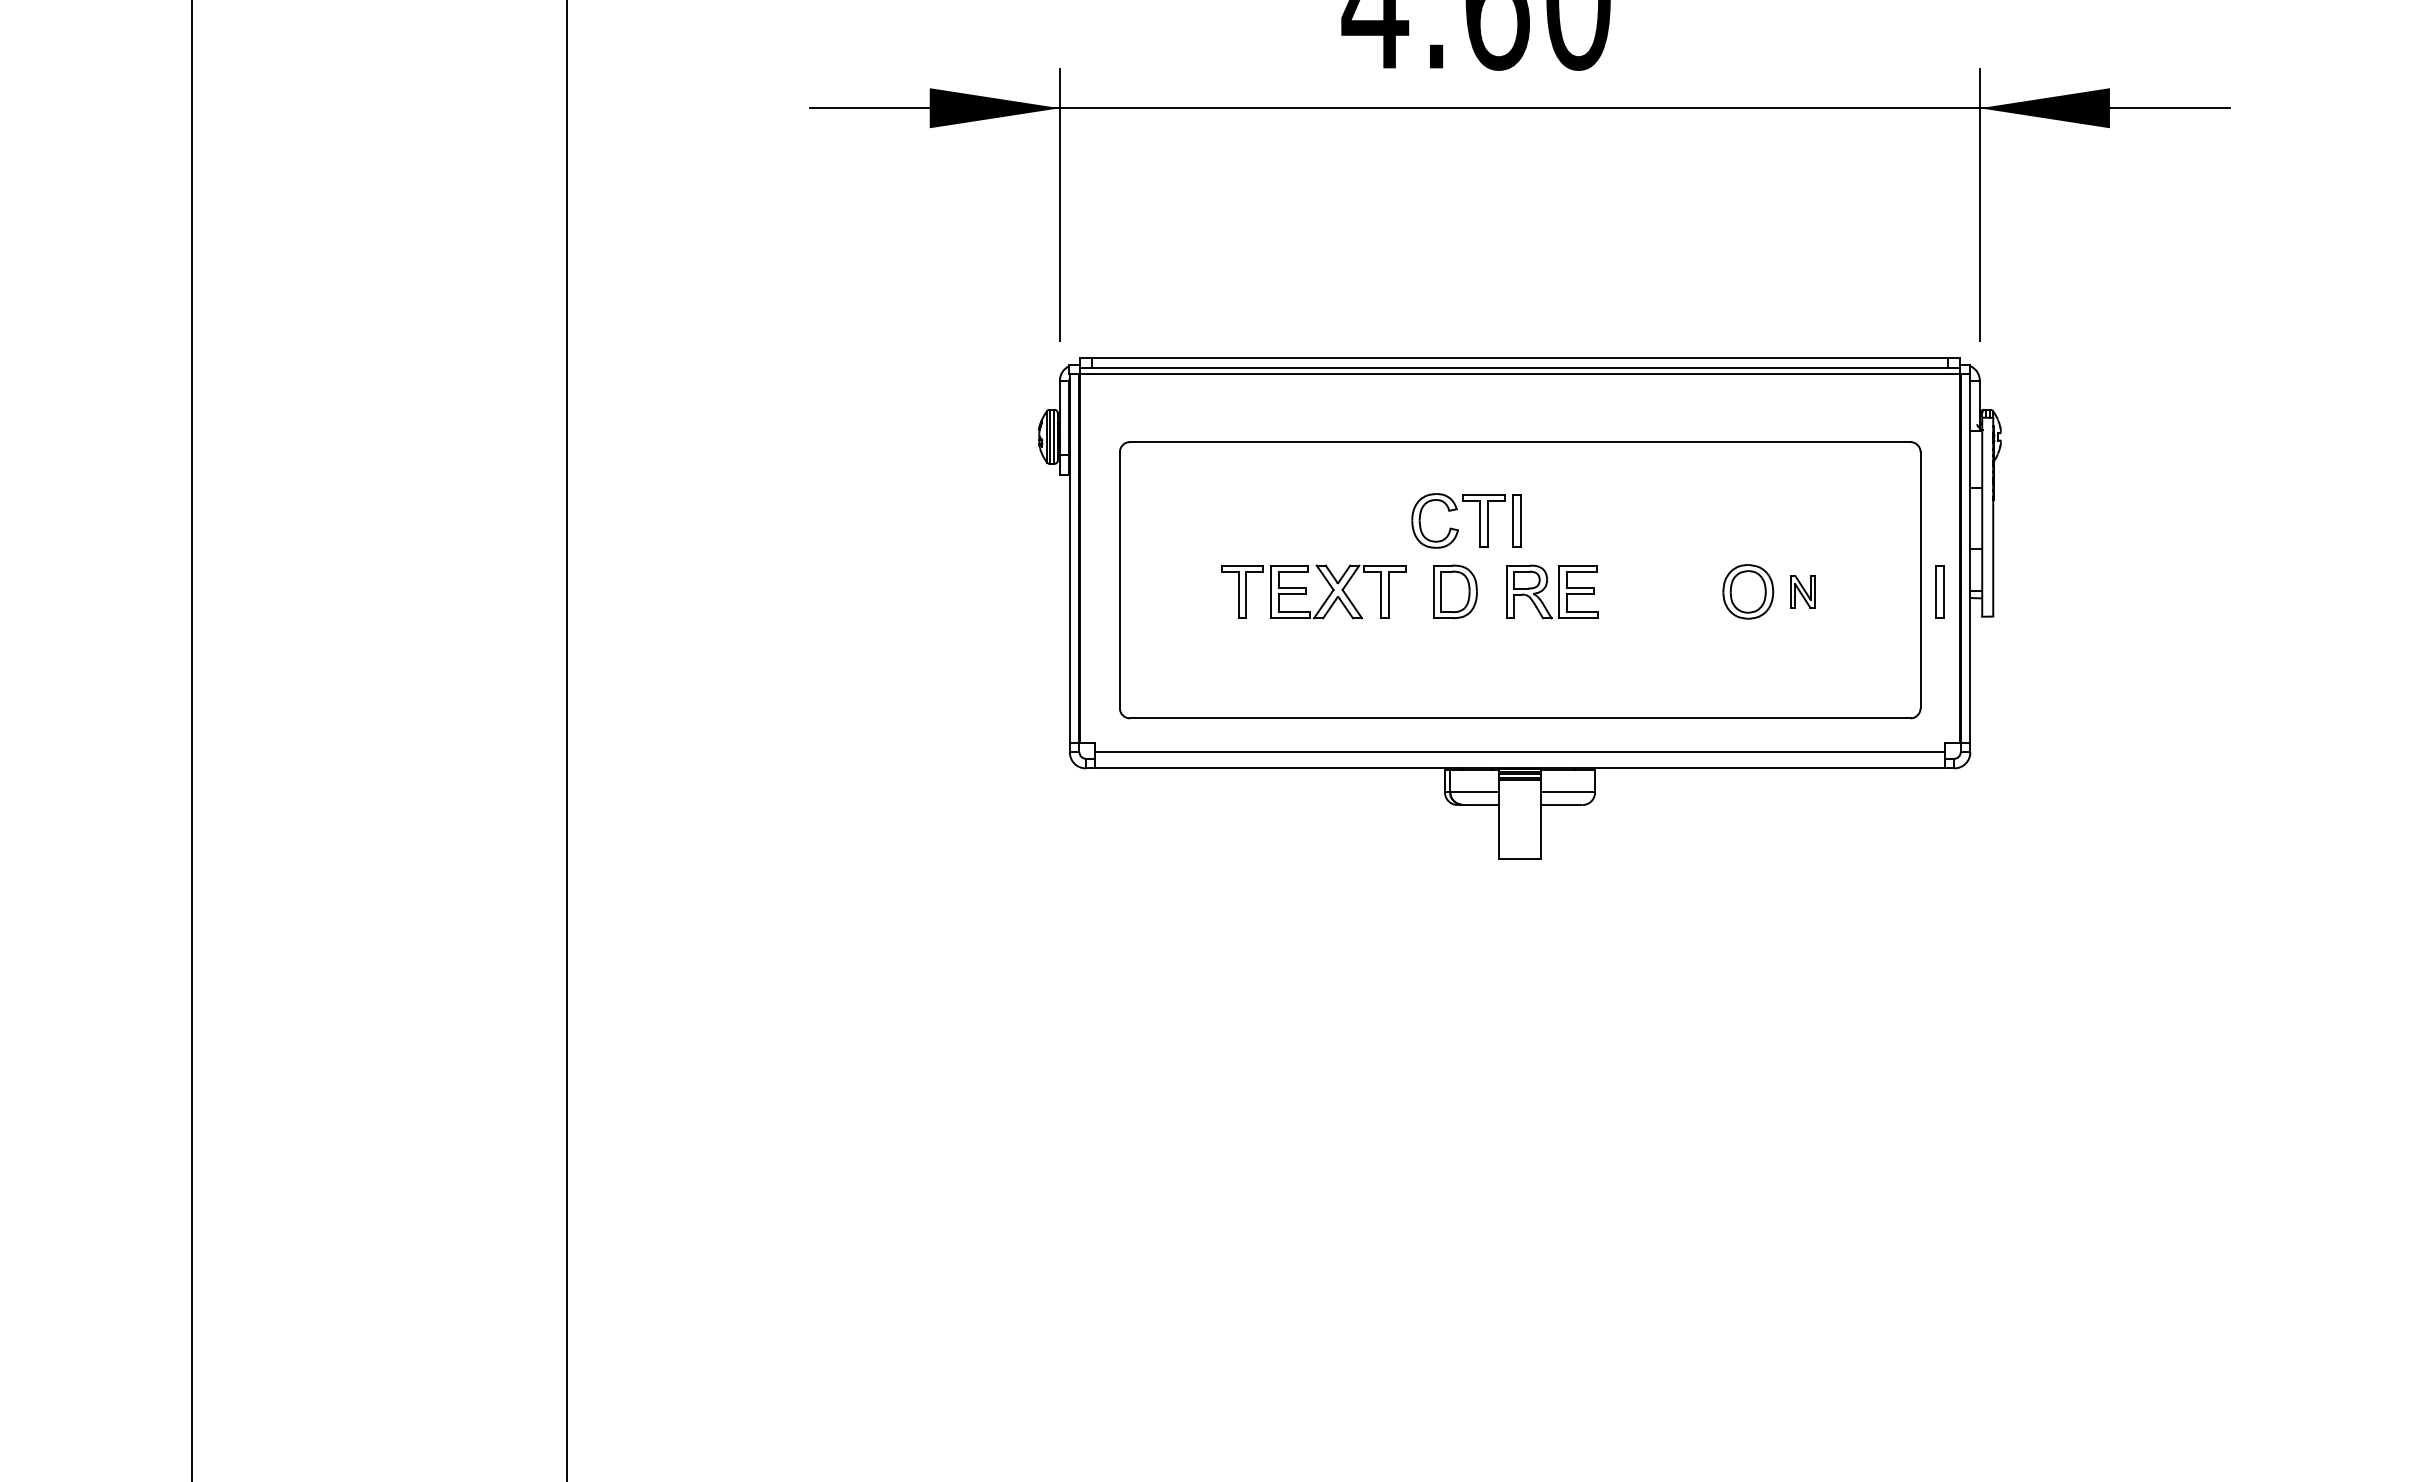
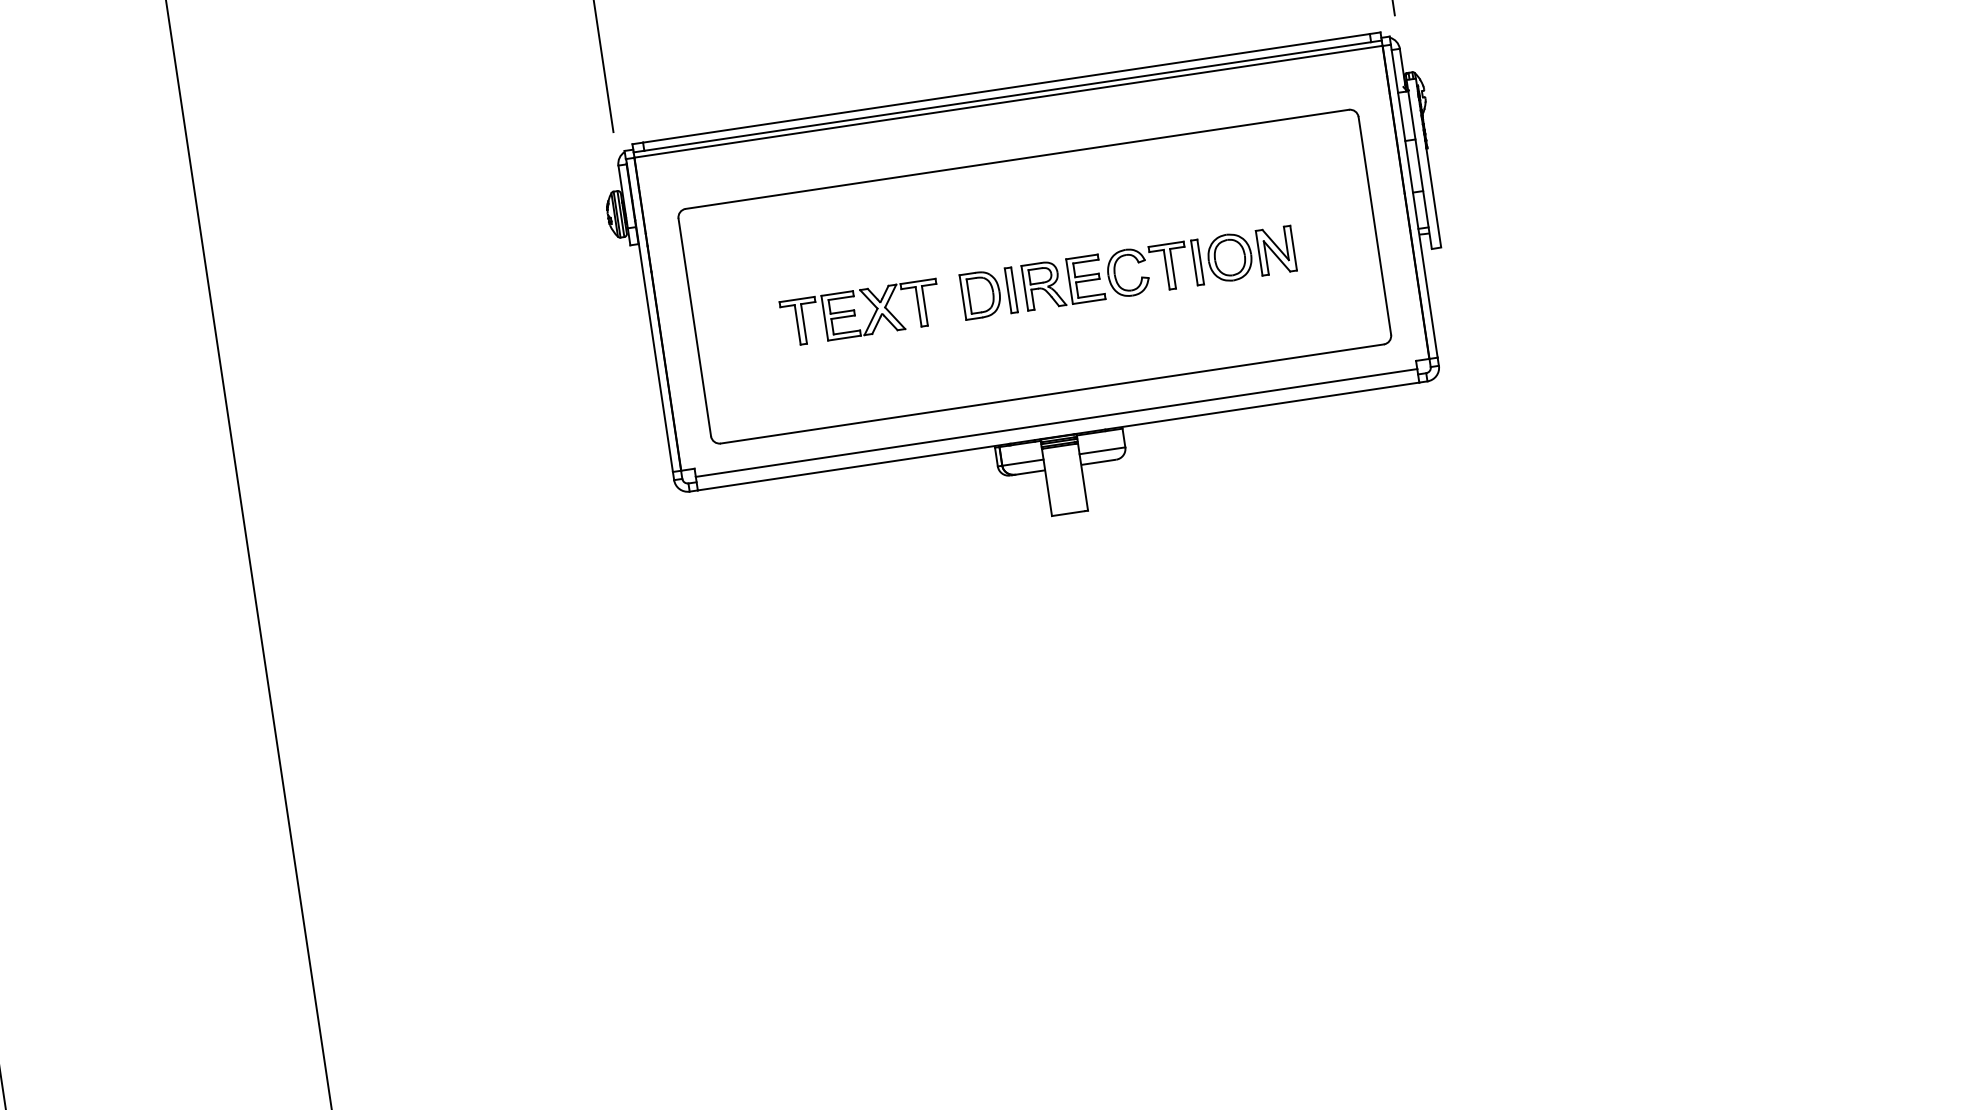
part: (1458, 529) -> (1148, 277), moved
part: (1802, 591) -> (1275, 250), size x1.67
part: (1939, 591) -> (1010, 290), moved

